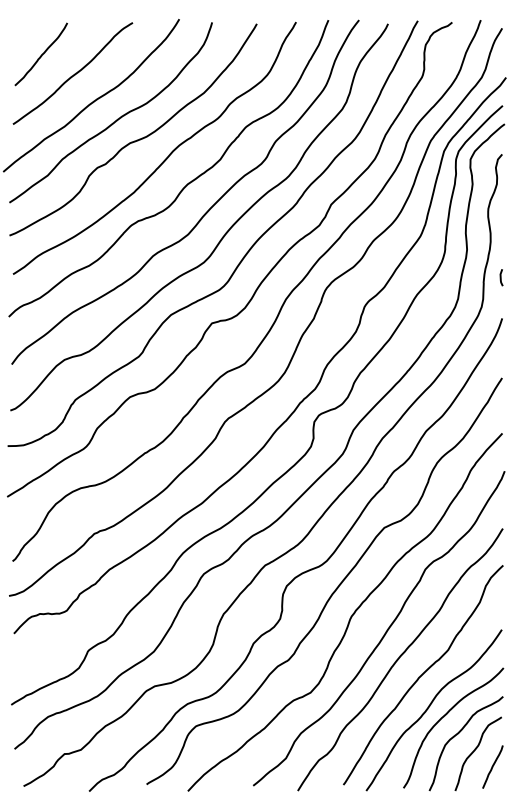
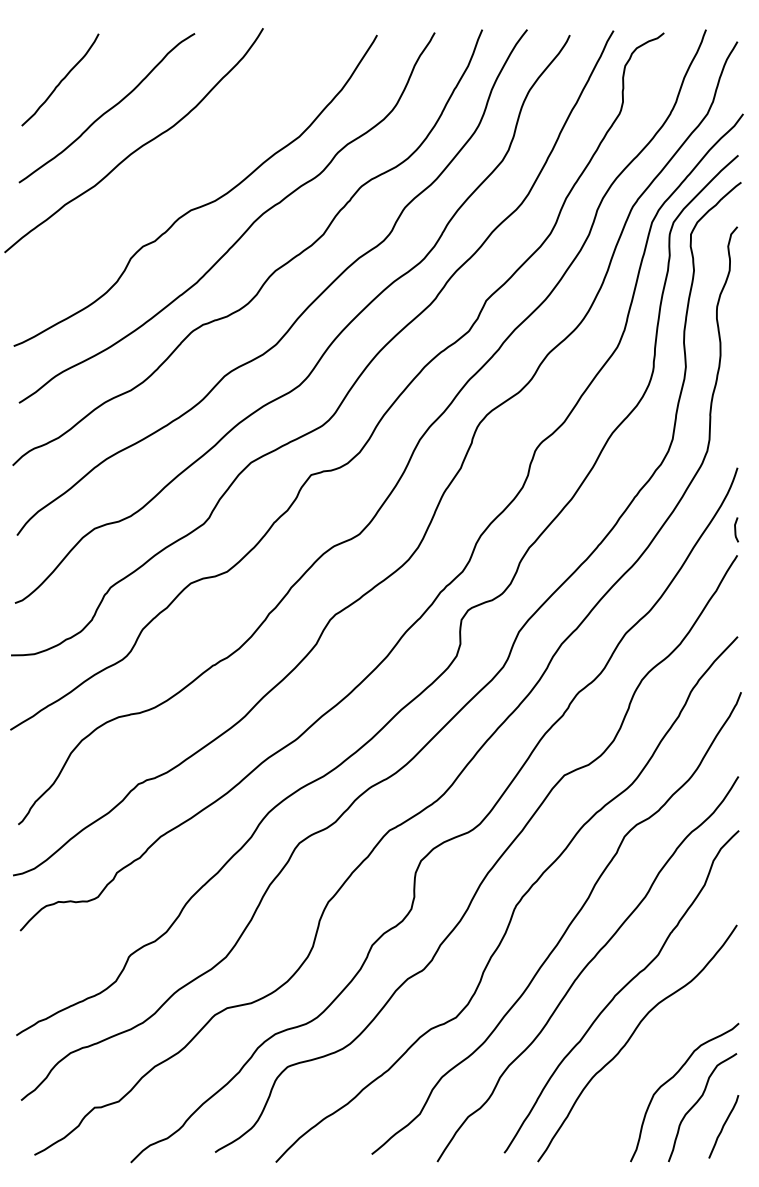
curve: (117, 118) -> (172, 174), removed
line: (501, 277) -> (736, 529), moved
curve: (444, 717) -> (652, 1054), removed

